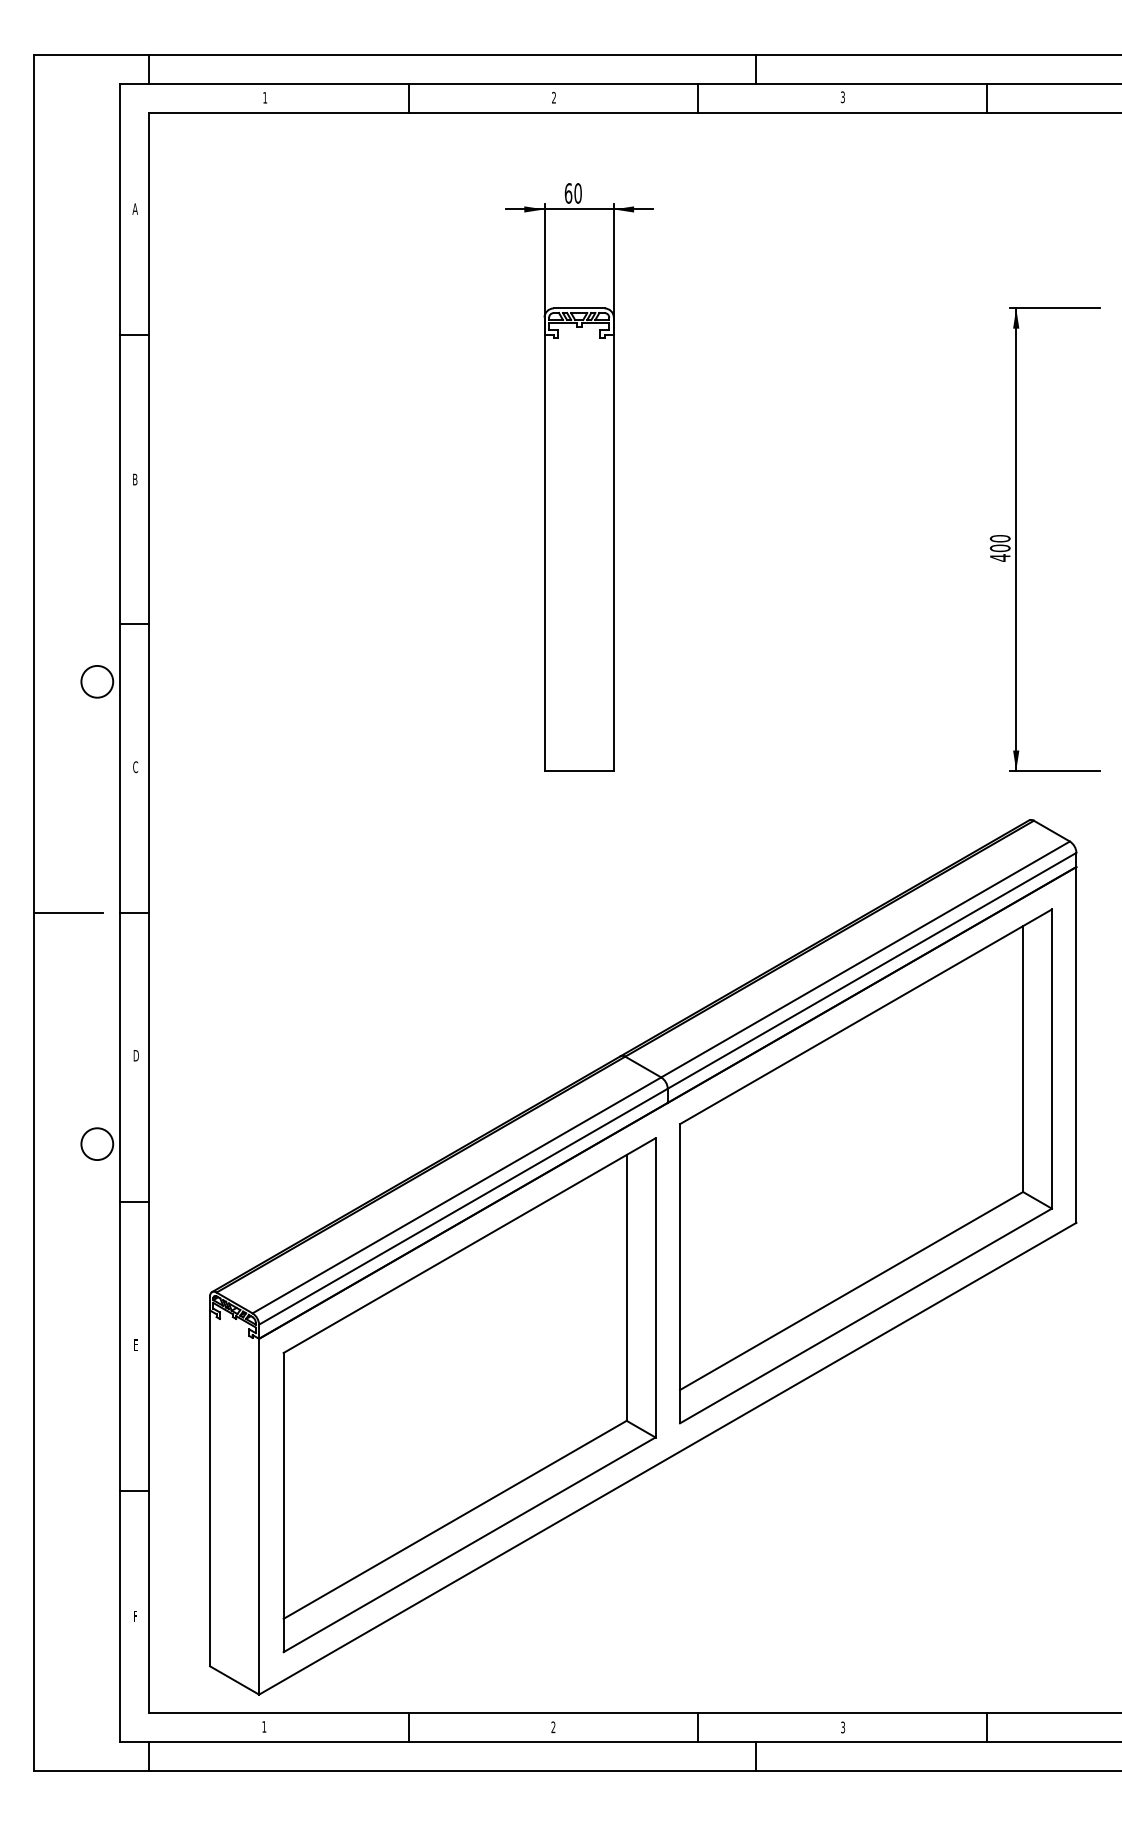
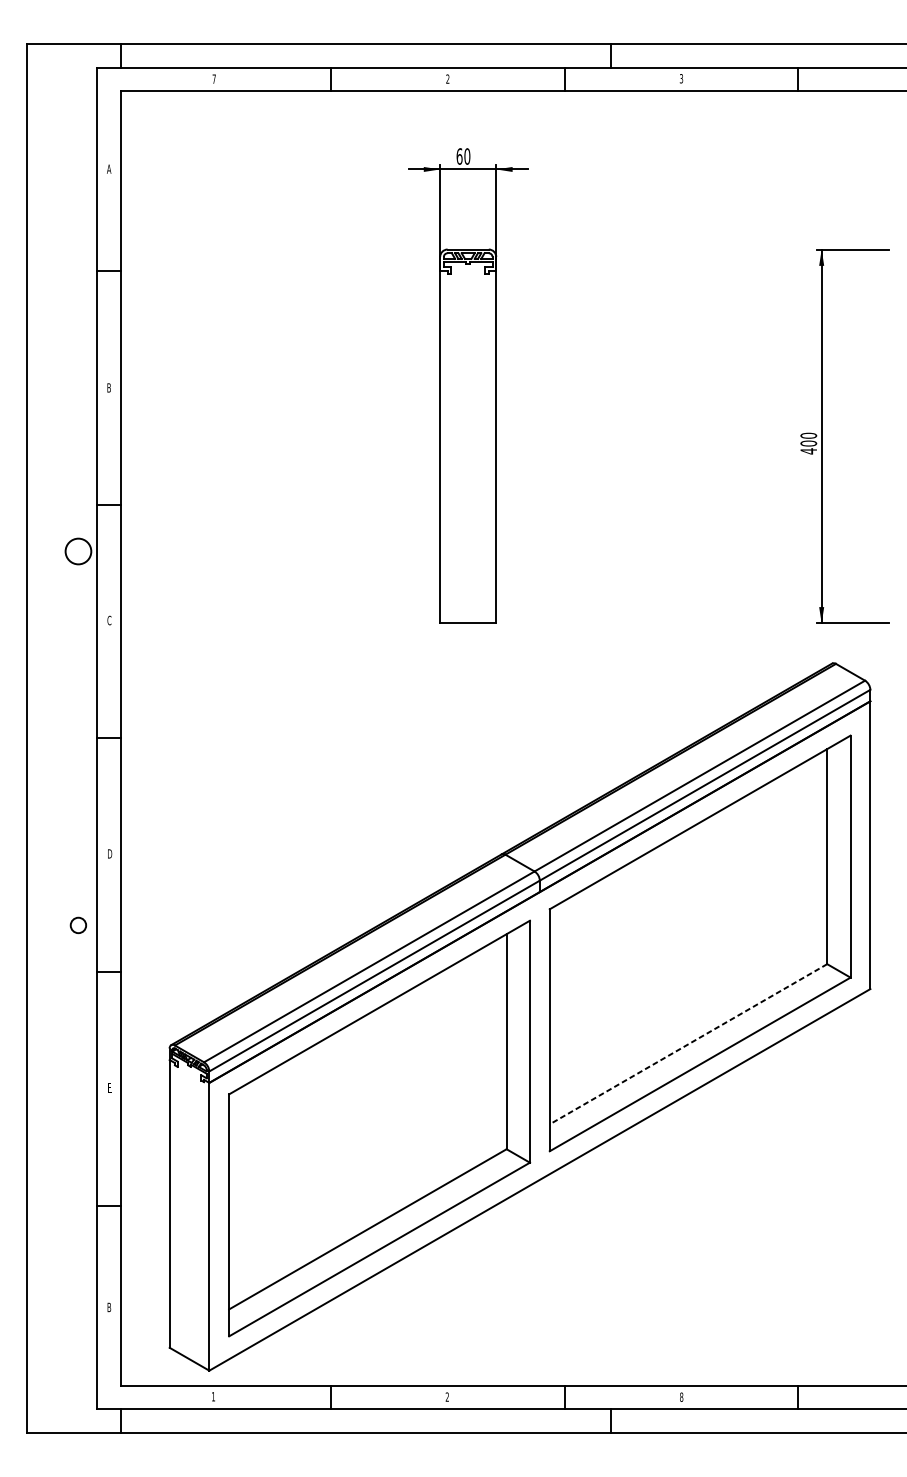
text: (265, 97) -> (214, 78), 1 -> 7
line: (68, 912) -> (55, 738), removed
circle: (97, 1144) -> (78, 925), size x0.6
line: (851, 1291) -> (688, 1044), solid -> dashed
text: (135, 1616) -> (109, 1307), F -> B
text: (843, 1727) -> (681, 1397), 3 -> 8

